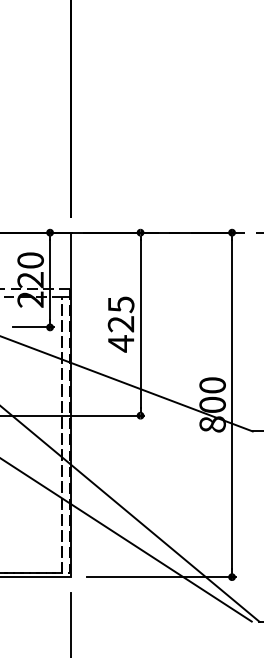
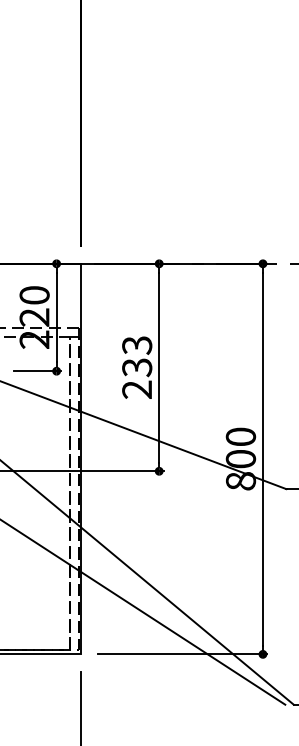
text: (121, 324) -> (137, 367), 425 -> 233

